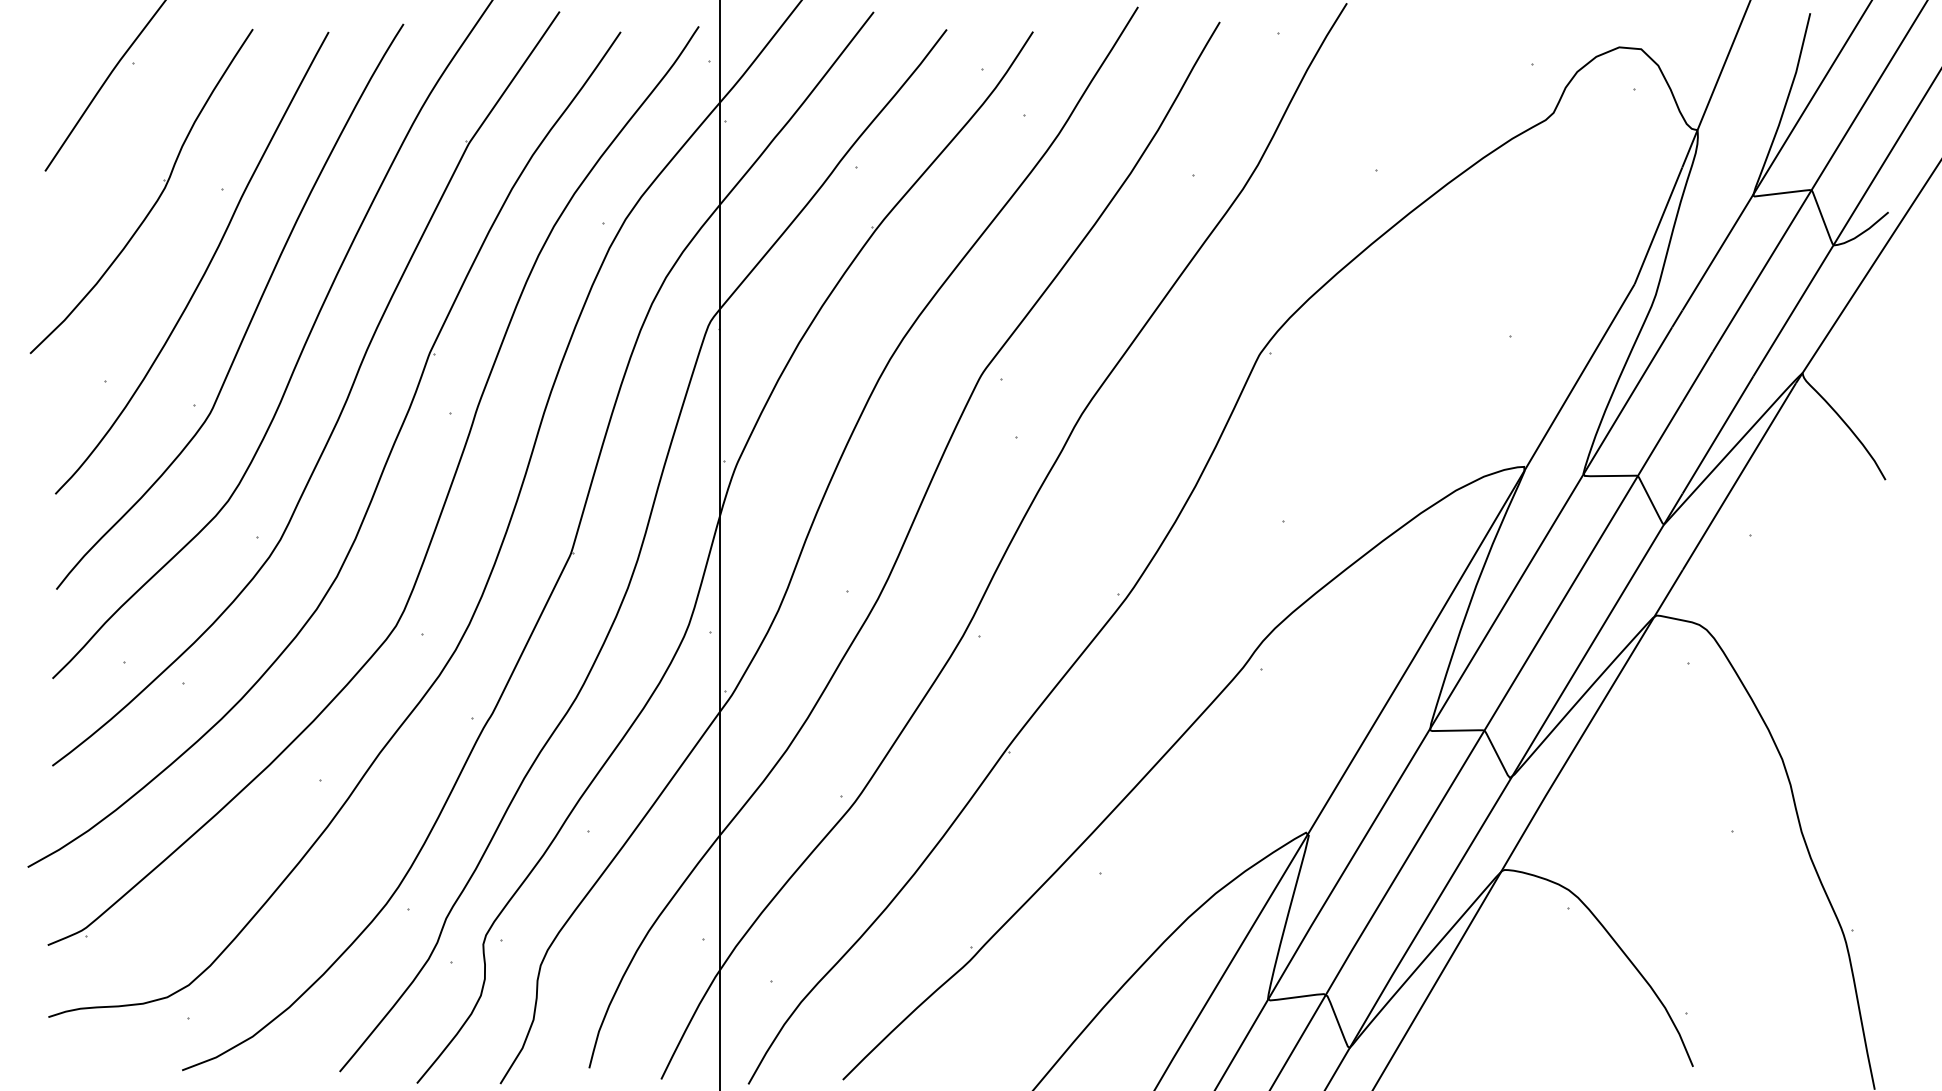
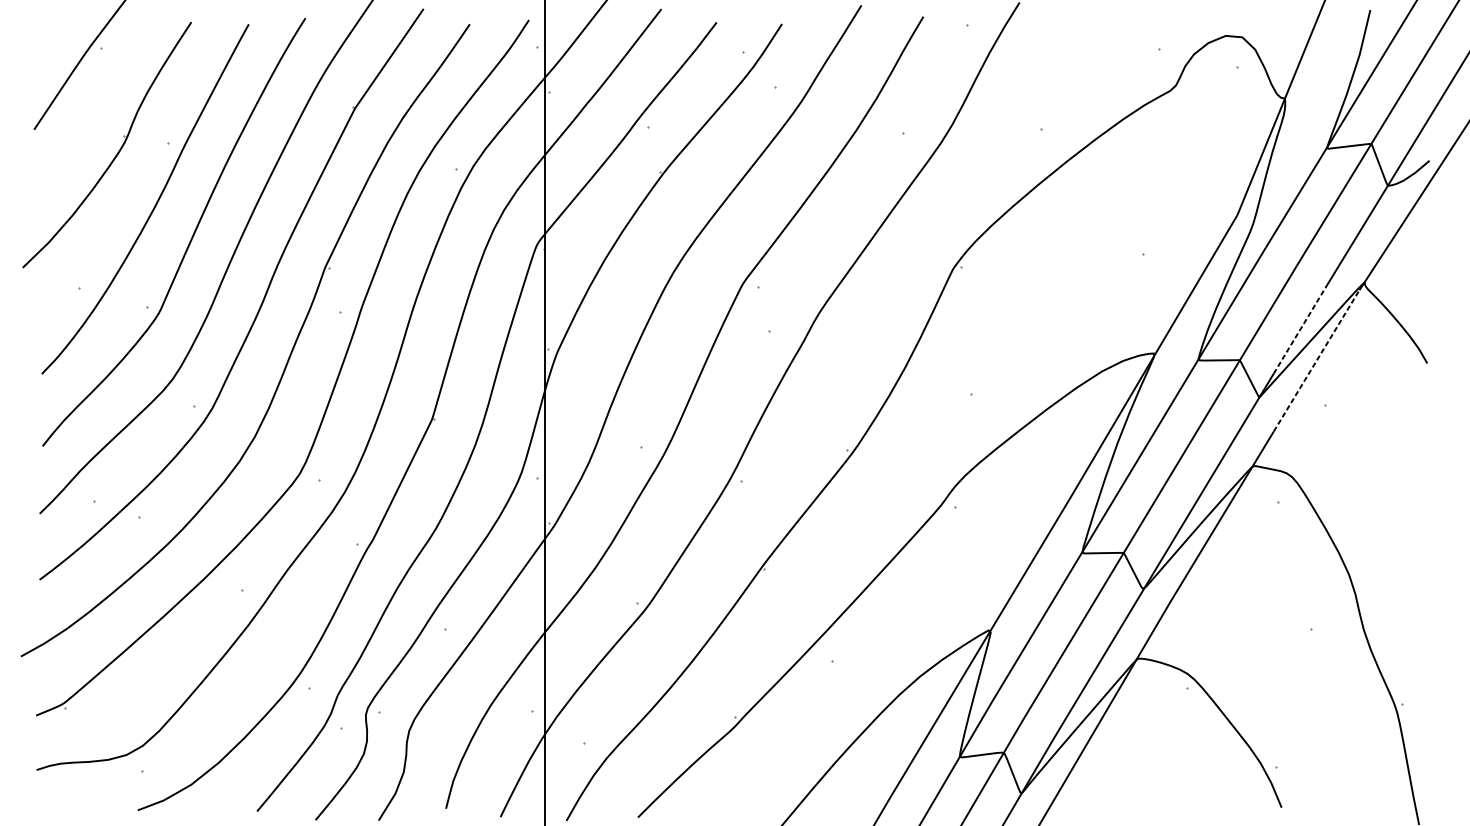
line: (1718, 434) -> (1300, 328), solid -> dashed
line: (1739, 476) -> (1316, 360), solid -> dashed

